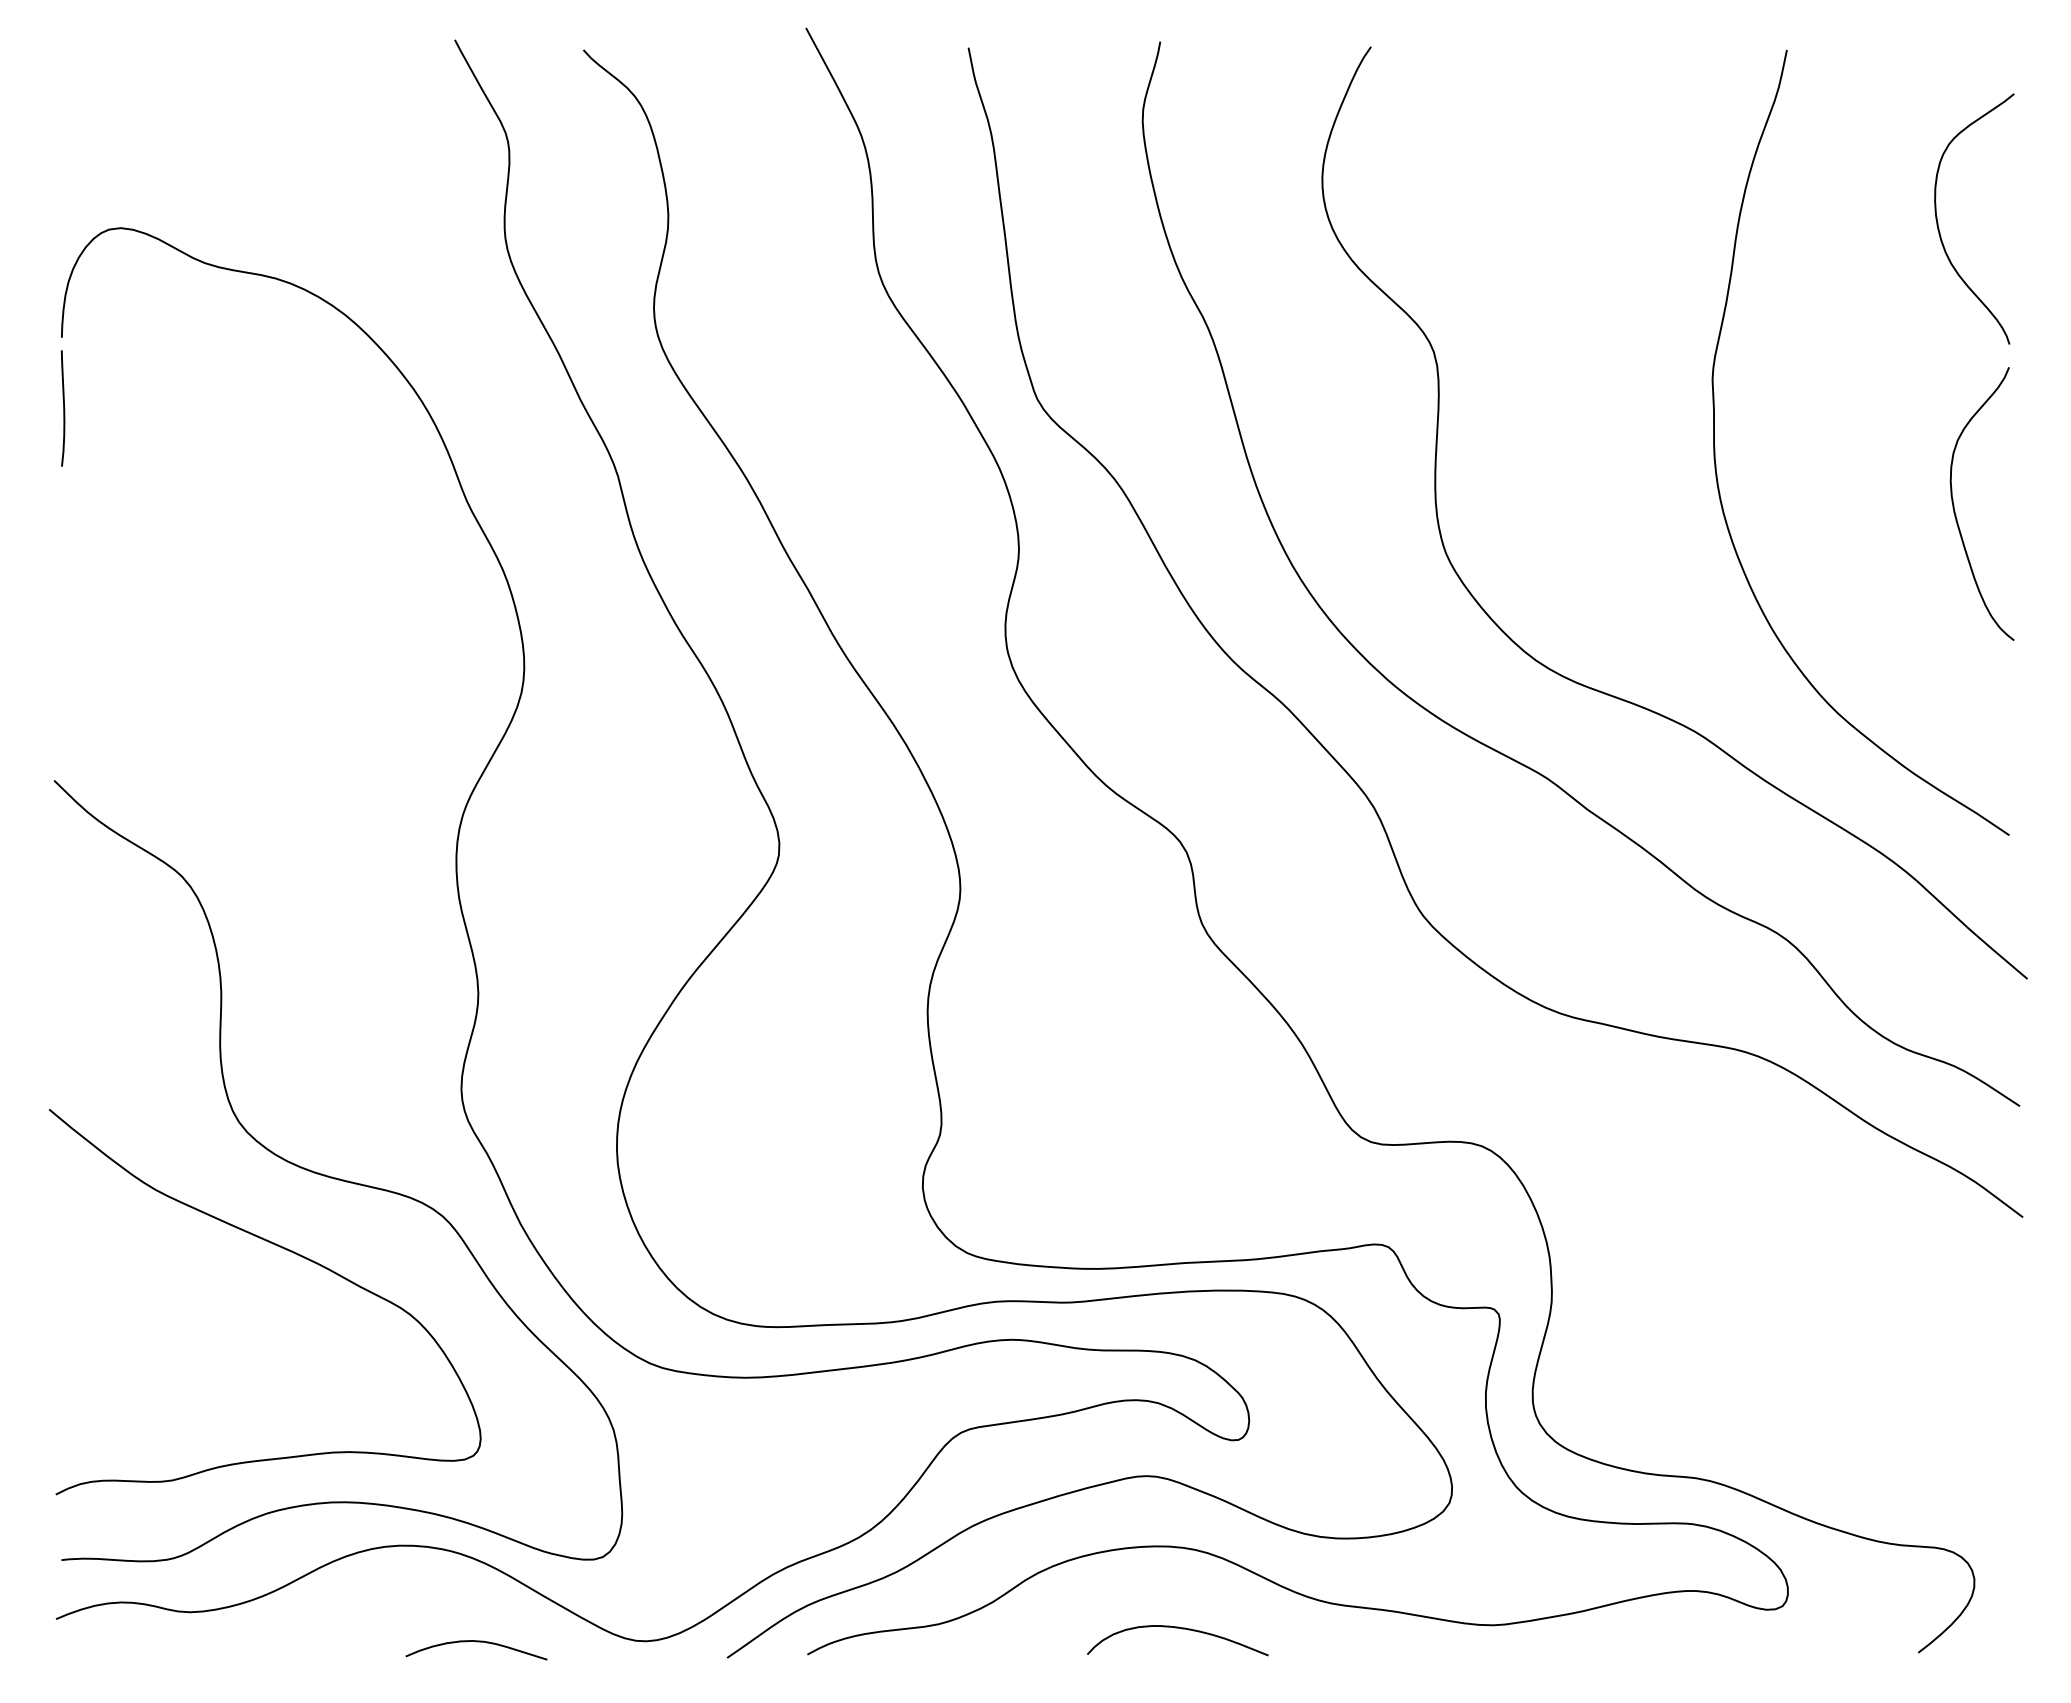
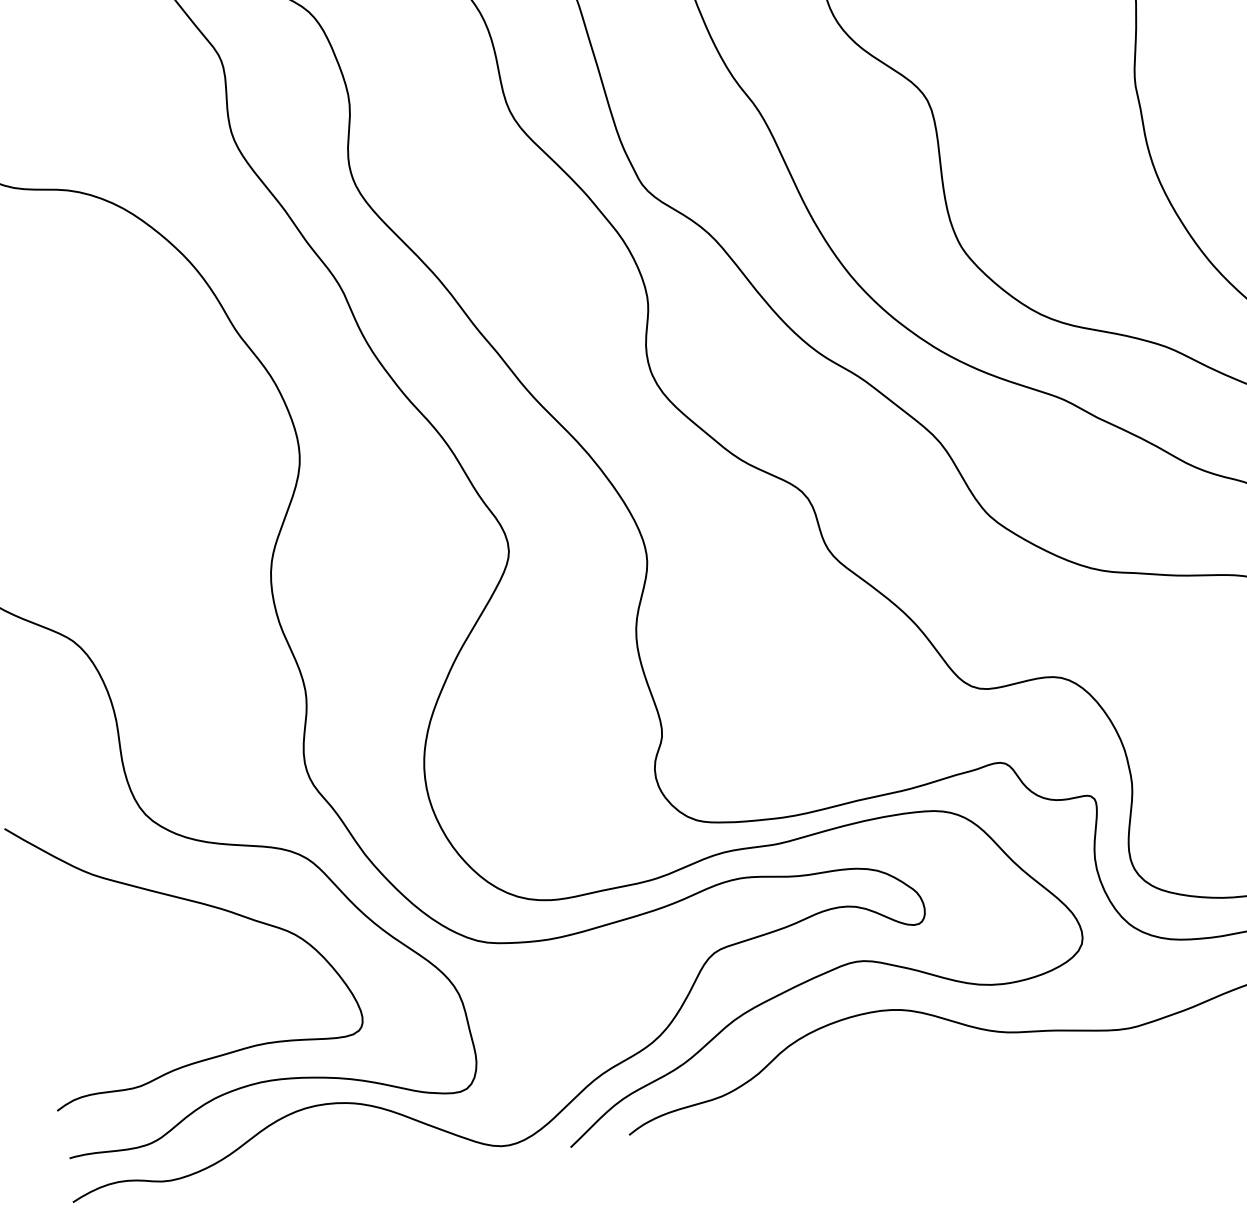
curve: (1181, 1629) -> (900, 1070), removed
curve: (476, 1642) -> (384, 1167), removed

